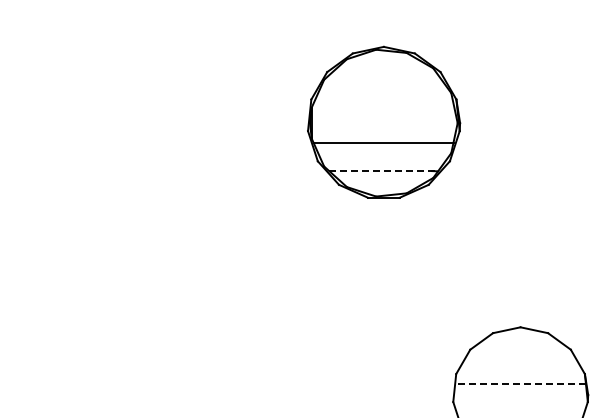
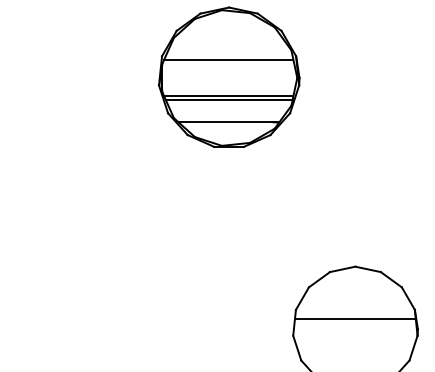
line: (383, 103) -> (228, 59), added
line: (383, 146) -> (228, 99), added
line: (383, 171) -> (228, 122), dashed -> solid
line: (520, 383) -> (355, 318), dashed -> solid

